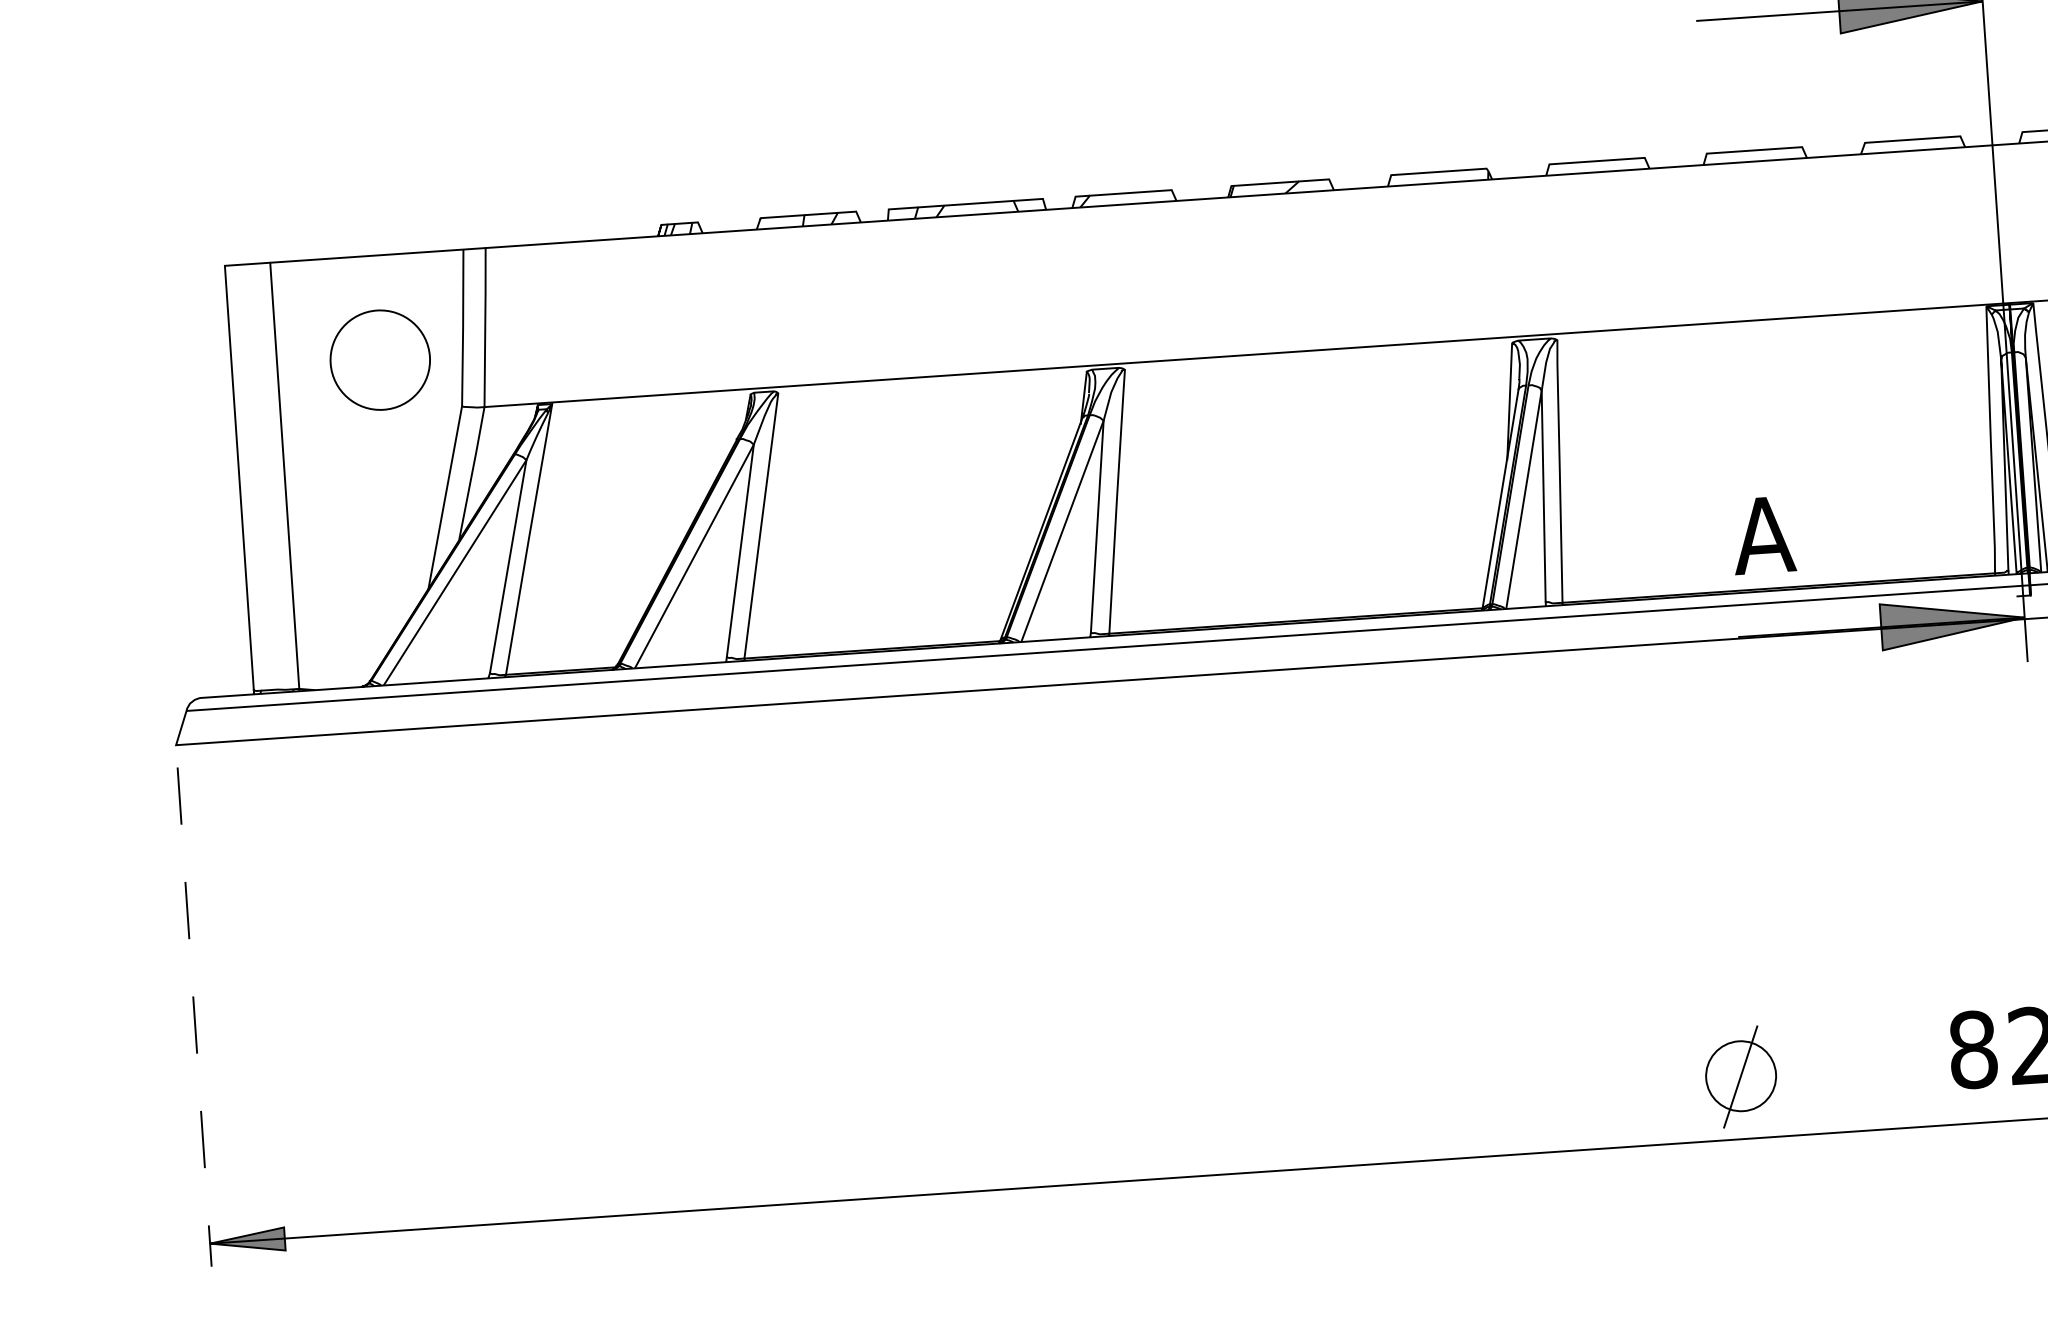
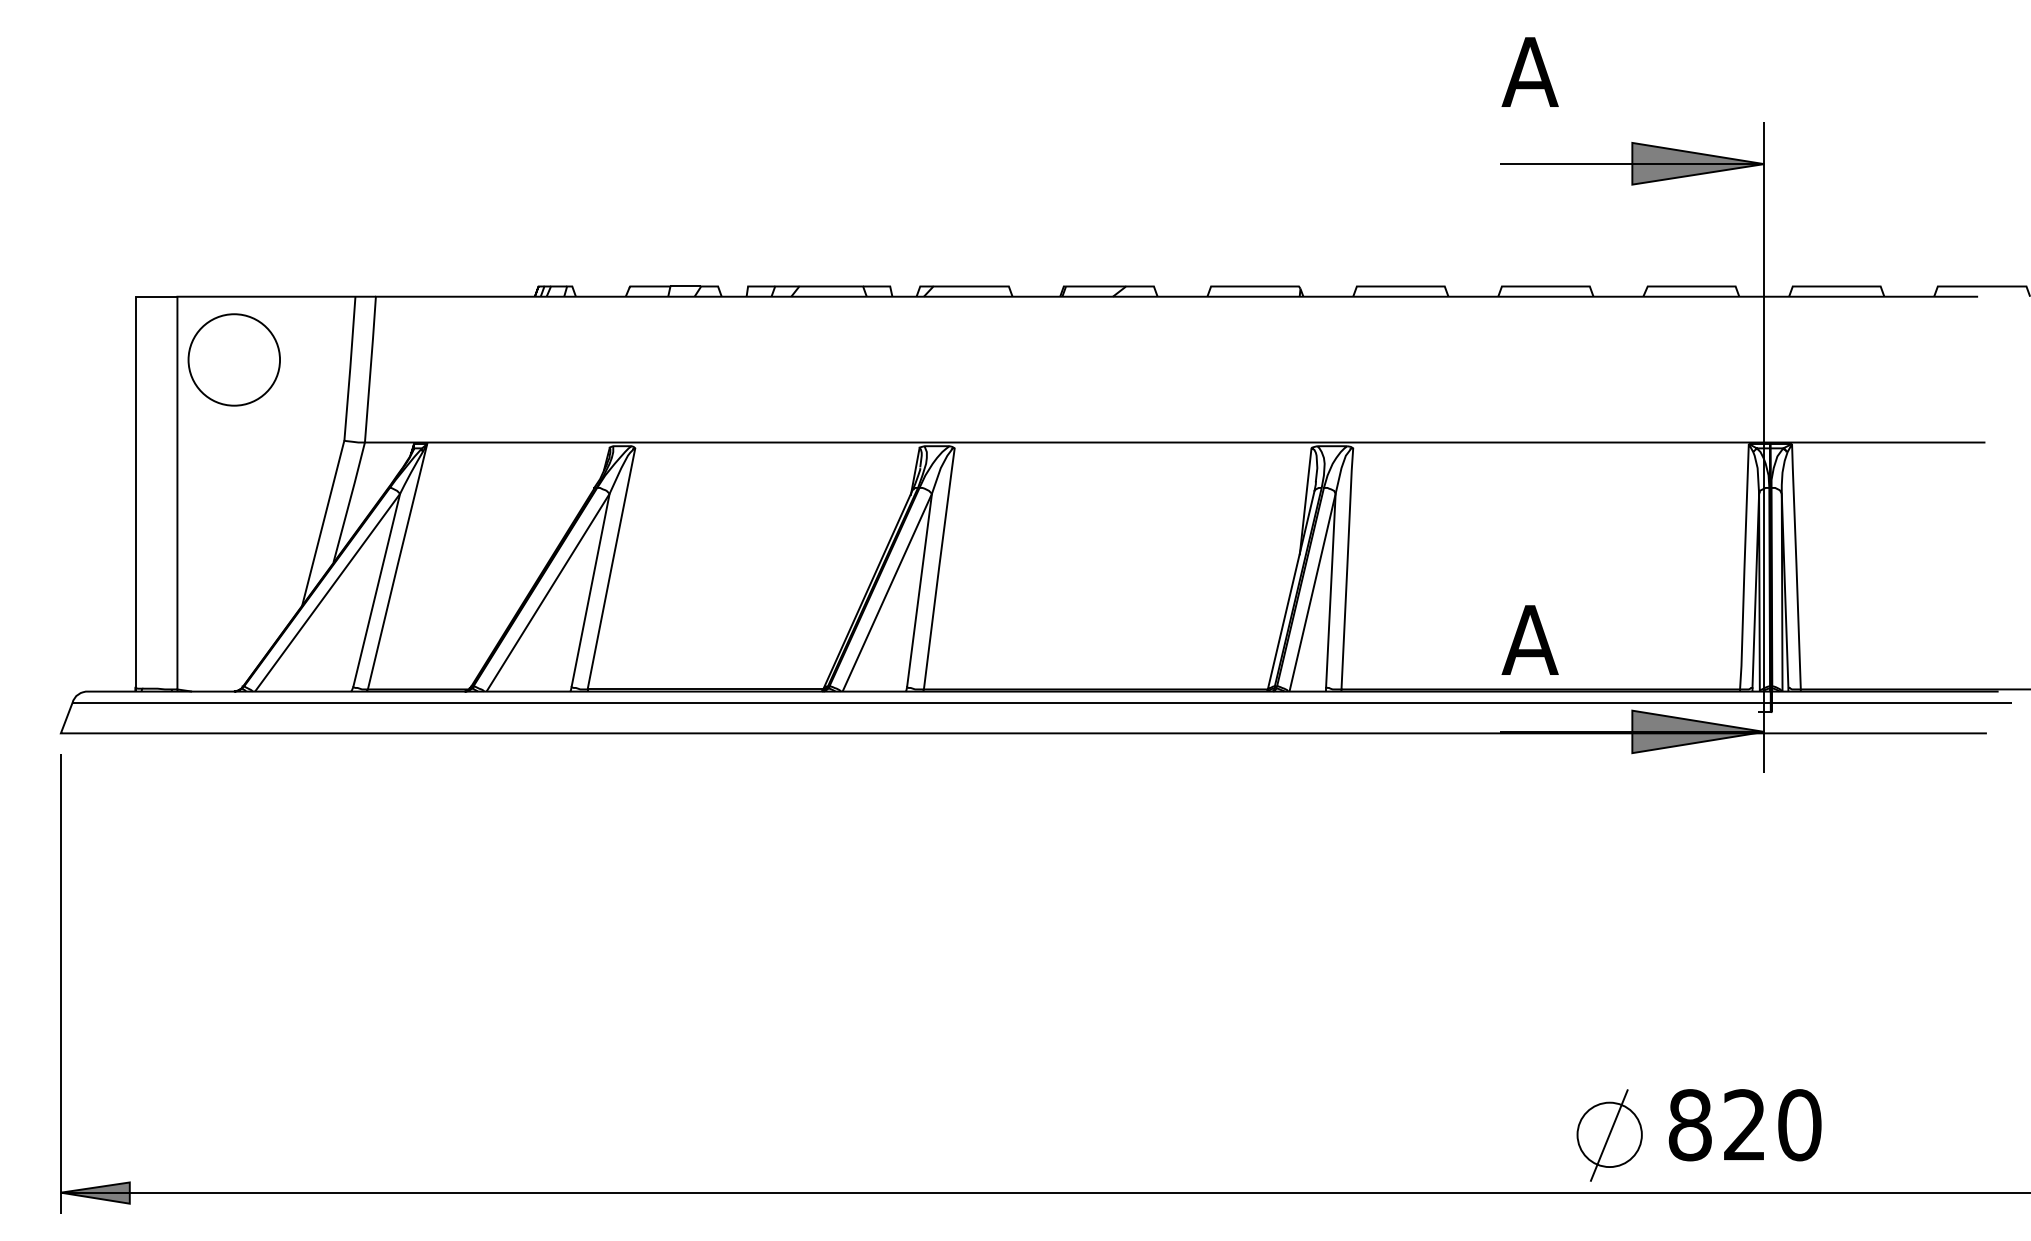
circle: (379, 359) -> (233, 359), moved
line: (194, 1017) -> (60, 984), dashed -> solid
part: (1740, 1076) -> (1609, 1135), moved

